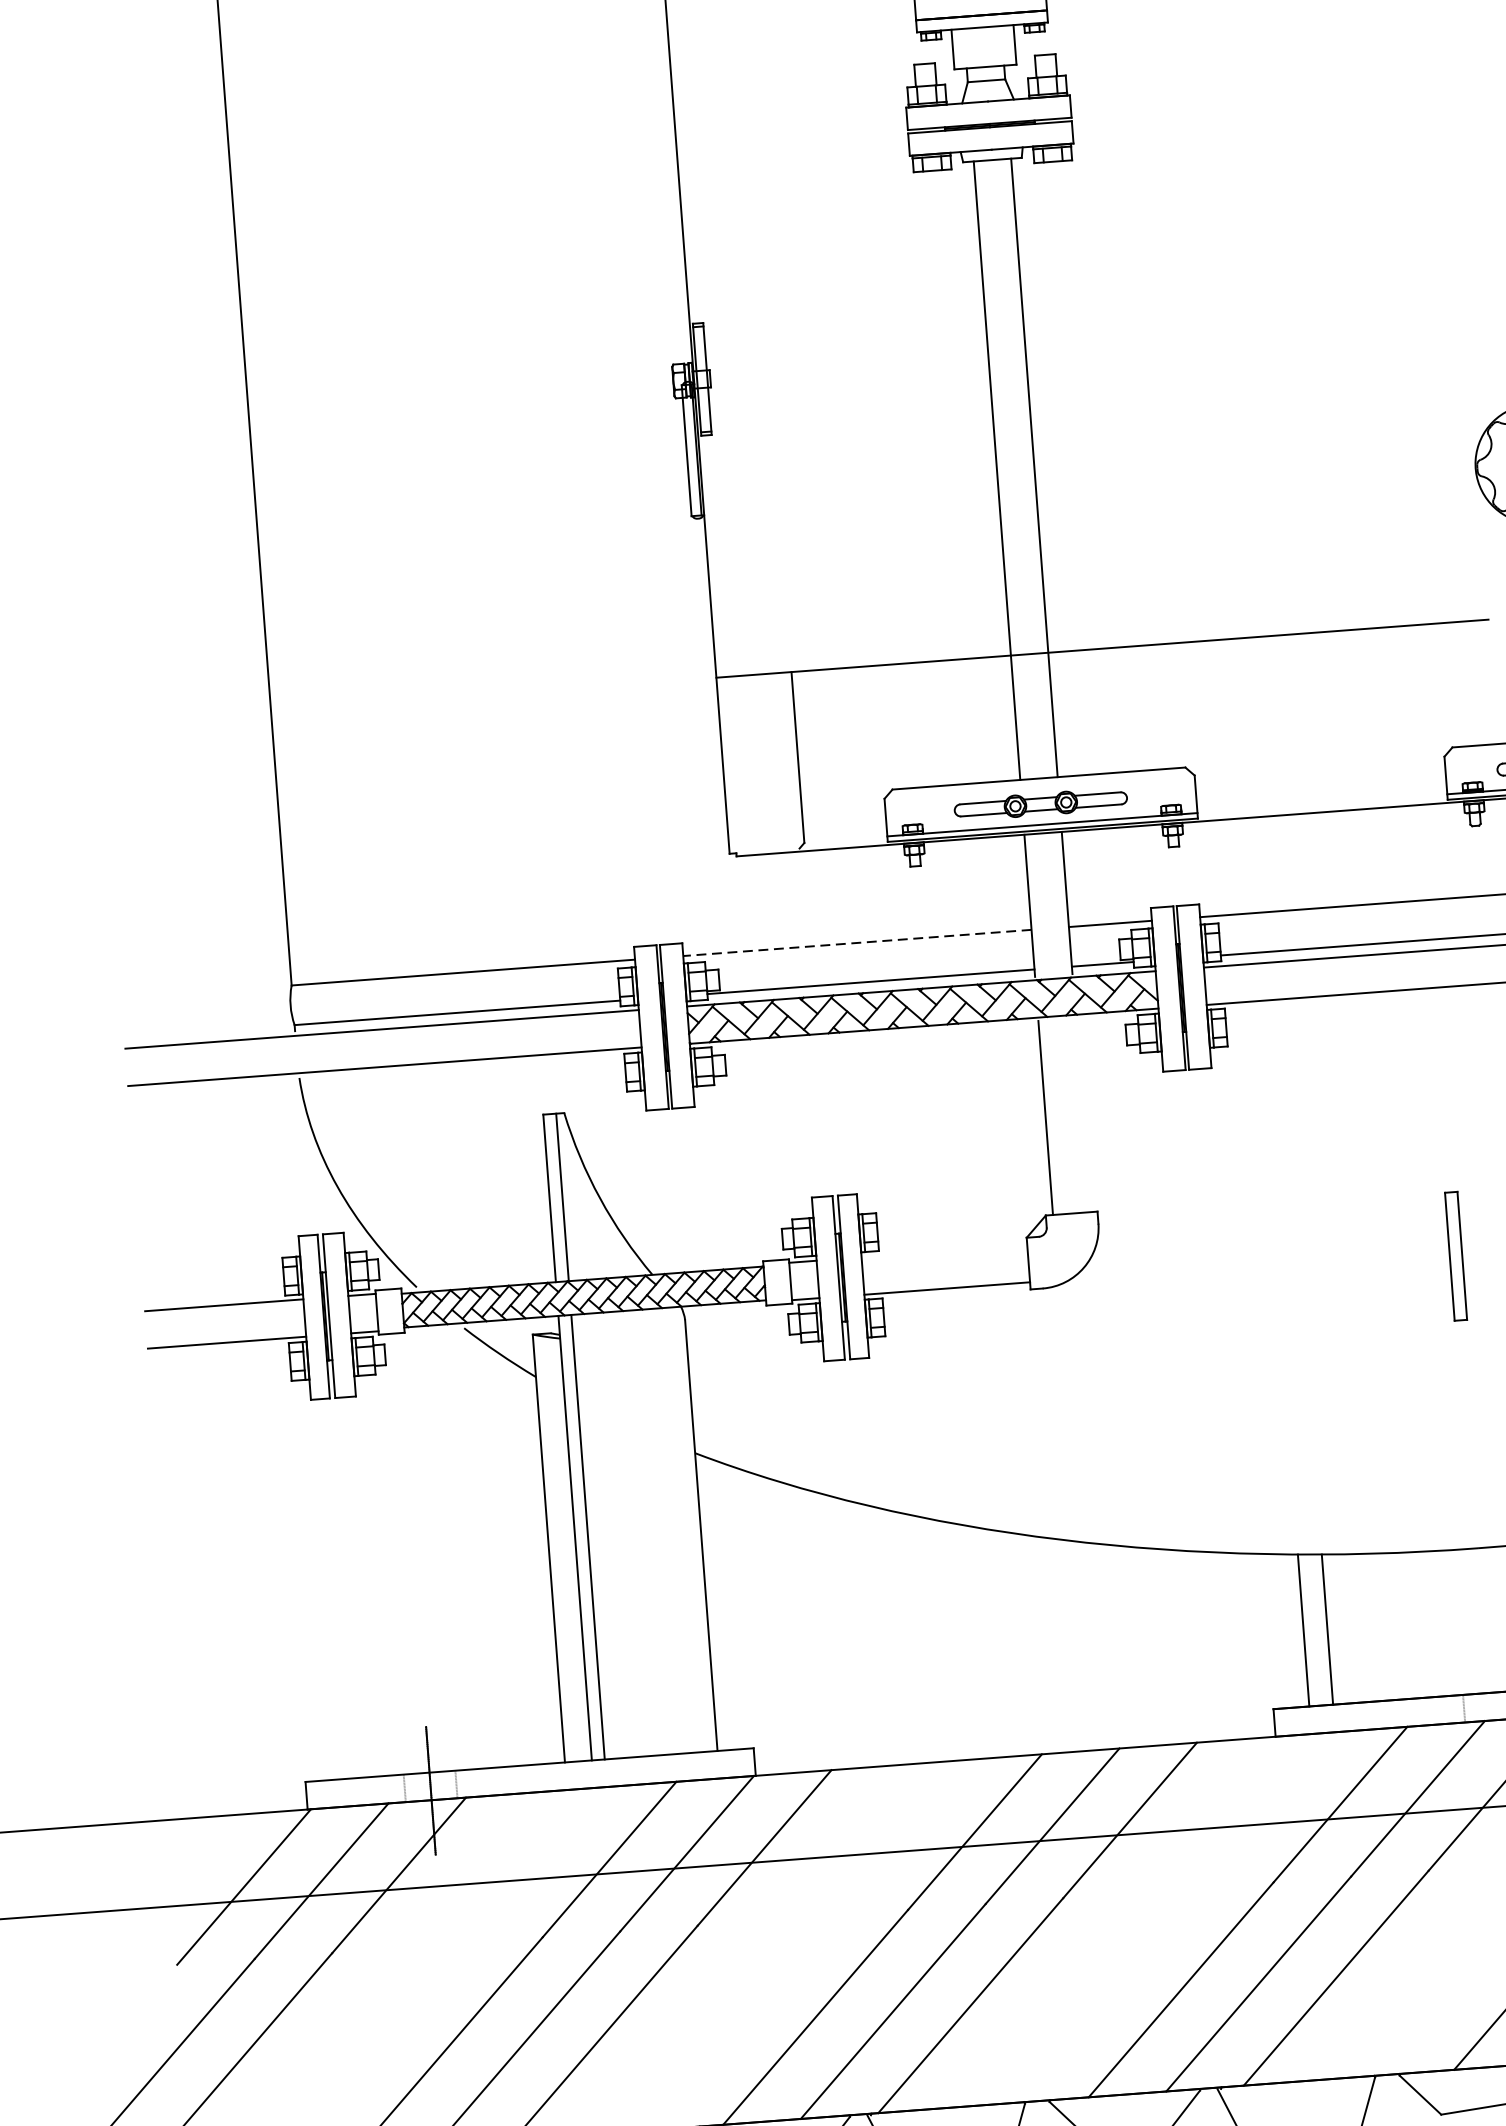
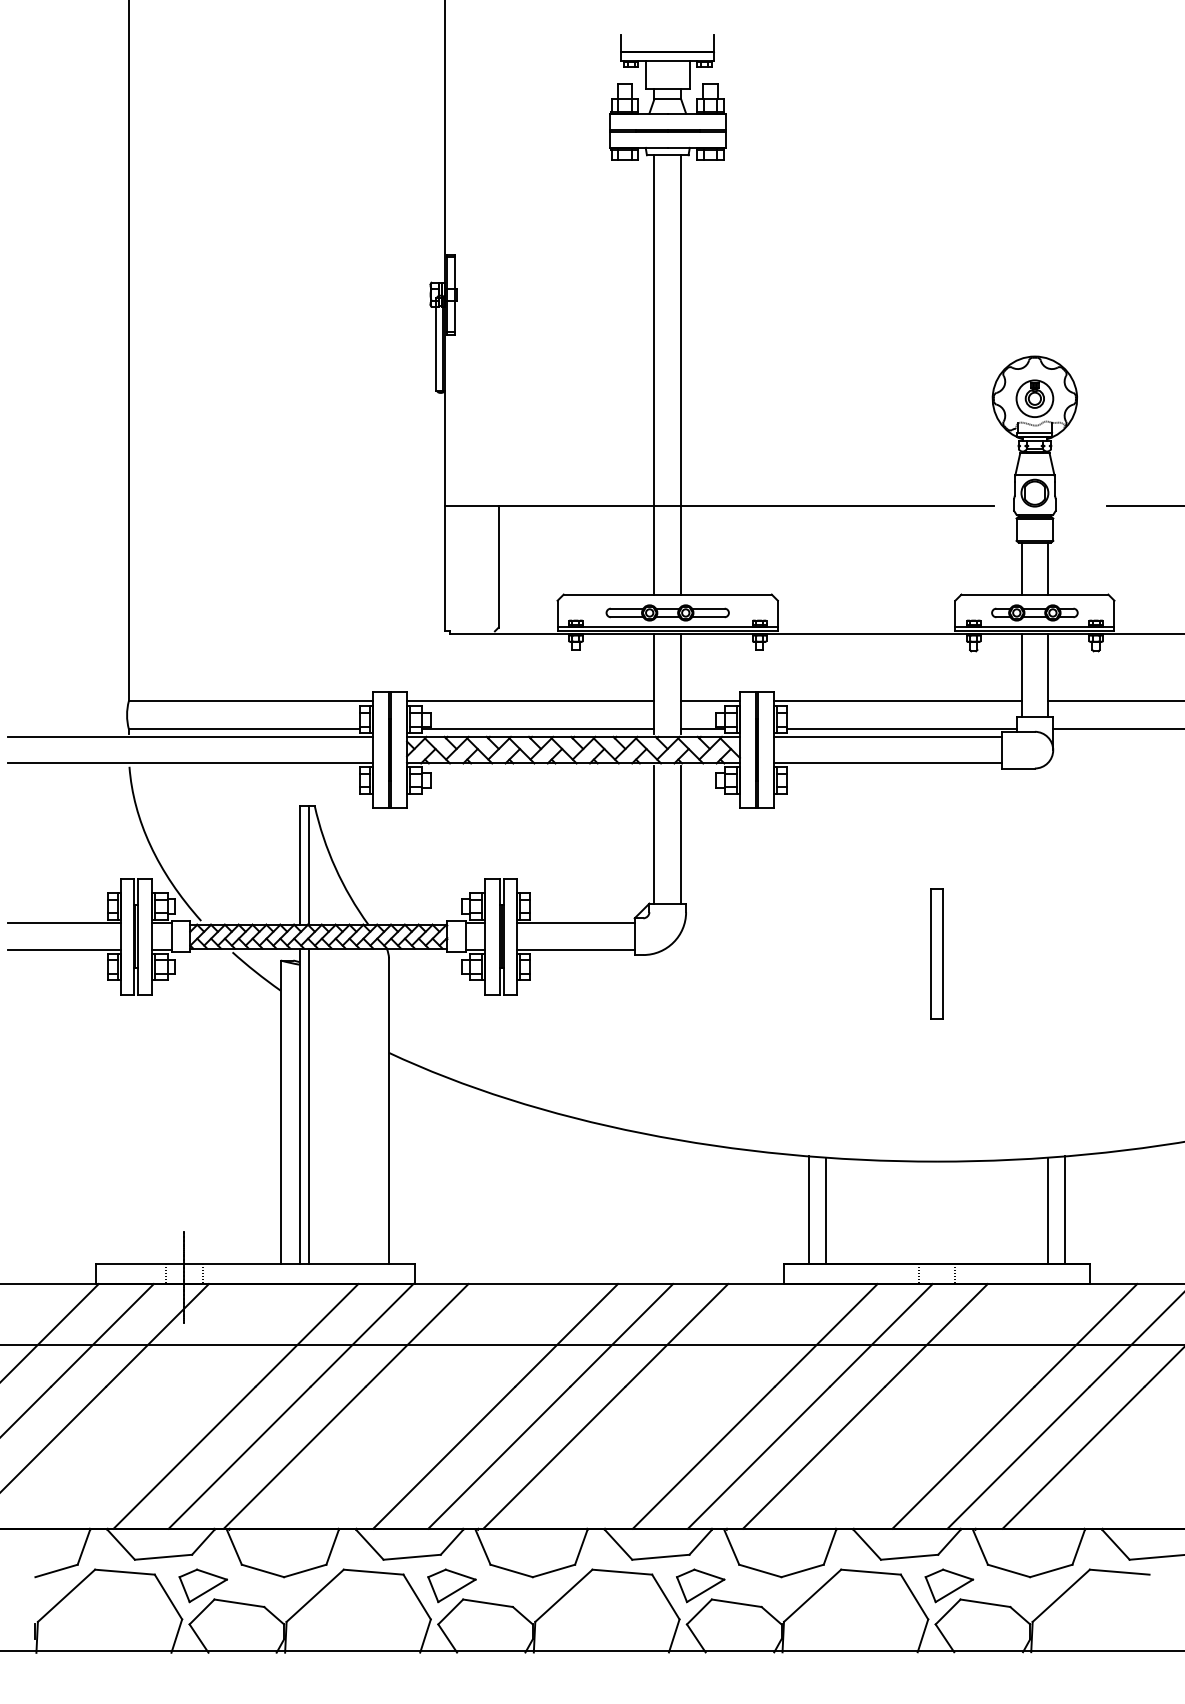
line: (857, 943) -> (530, 701), dashed -> solid
line: (1083, 1114) -> (681, 834), added
line: (943, 1251) -> (575, 923), added
part: (1455, 1255) -> (936, 953), size x1.43

